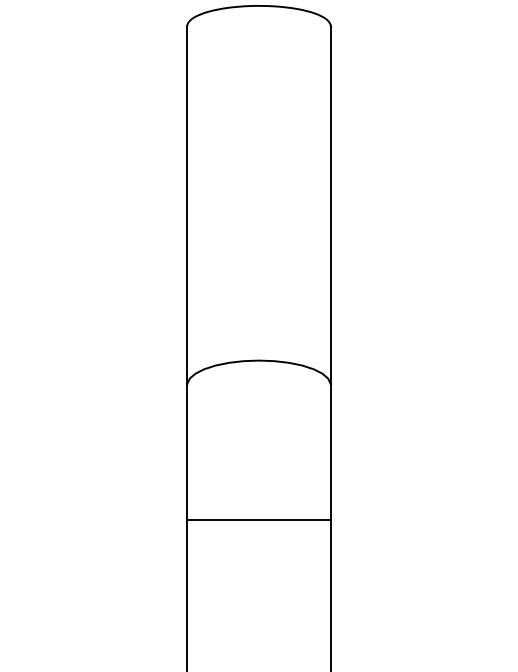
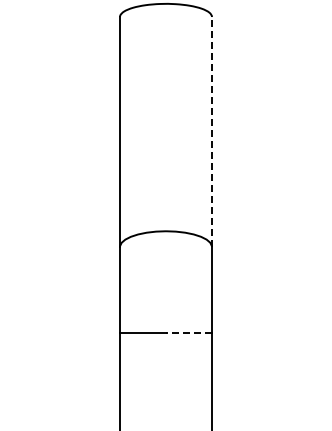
line: (329, 206) -> (211, 132), solid -> dashed
line: (294, 520) -> (188, 333), solid -> dashed

